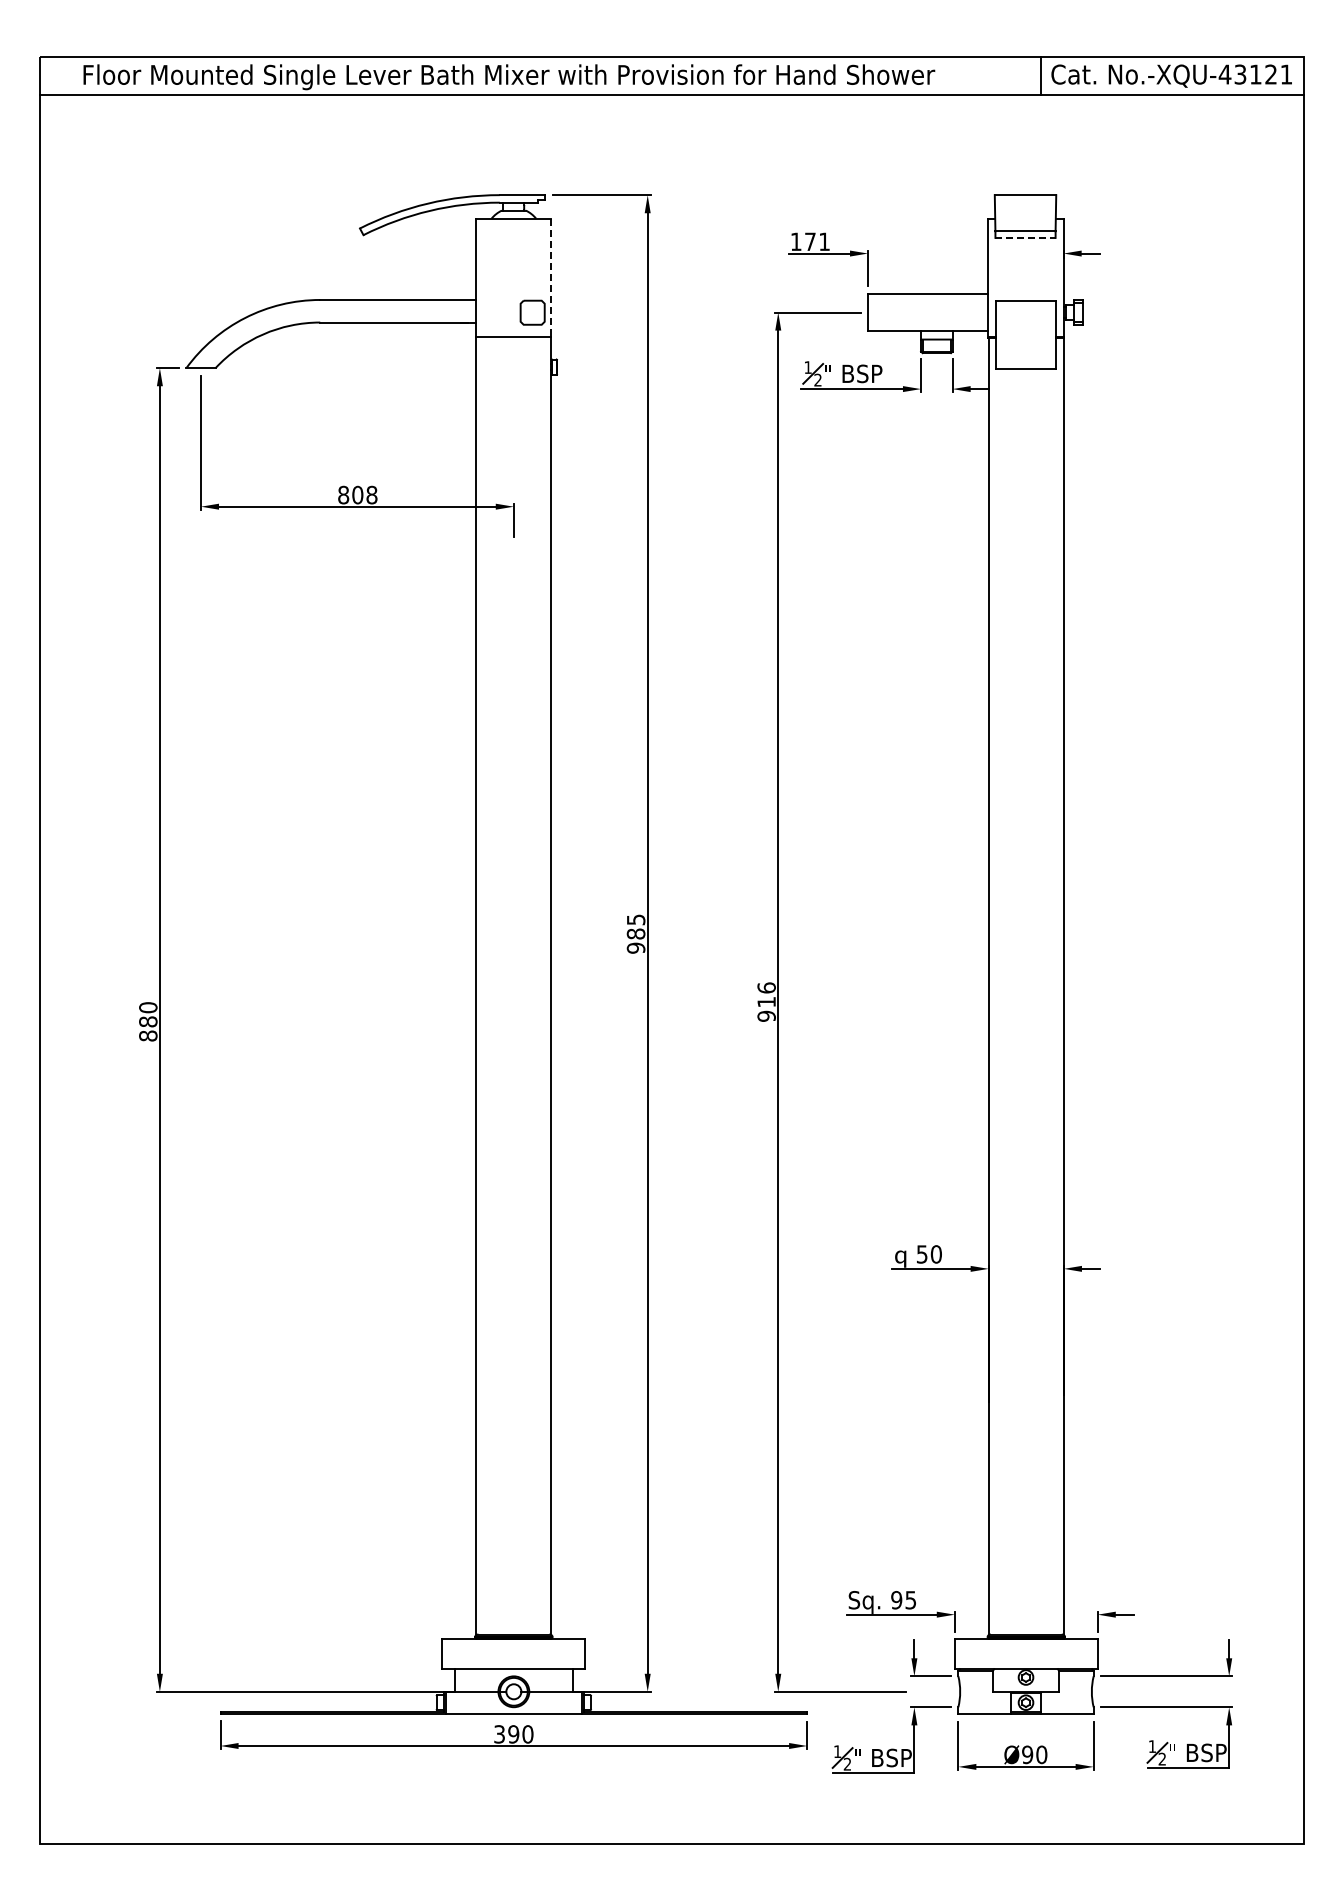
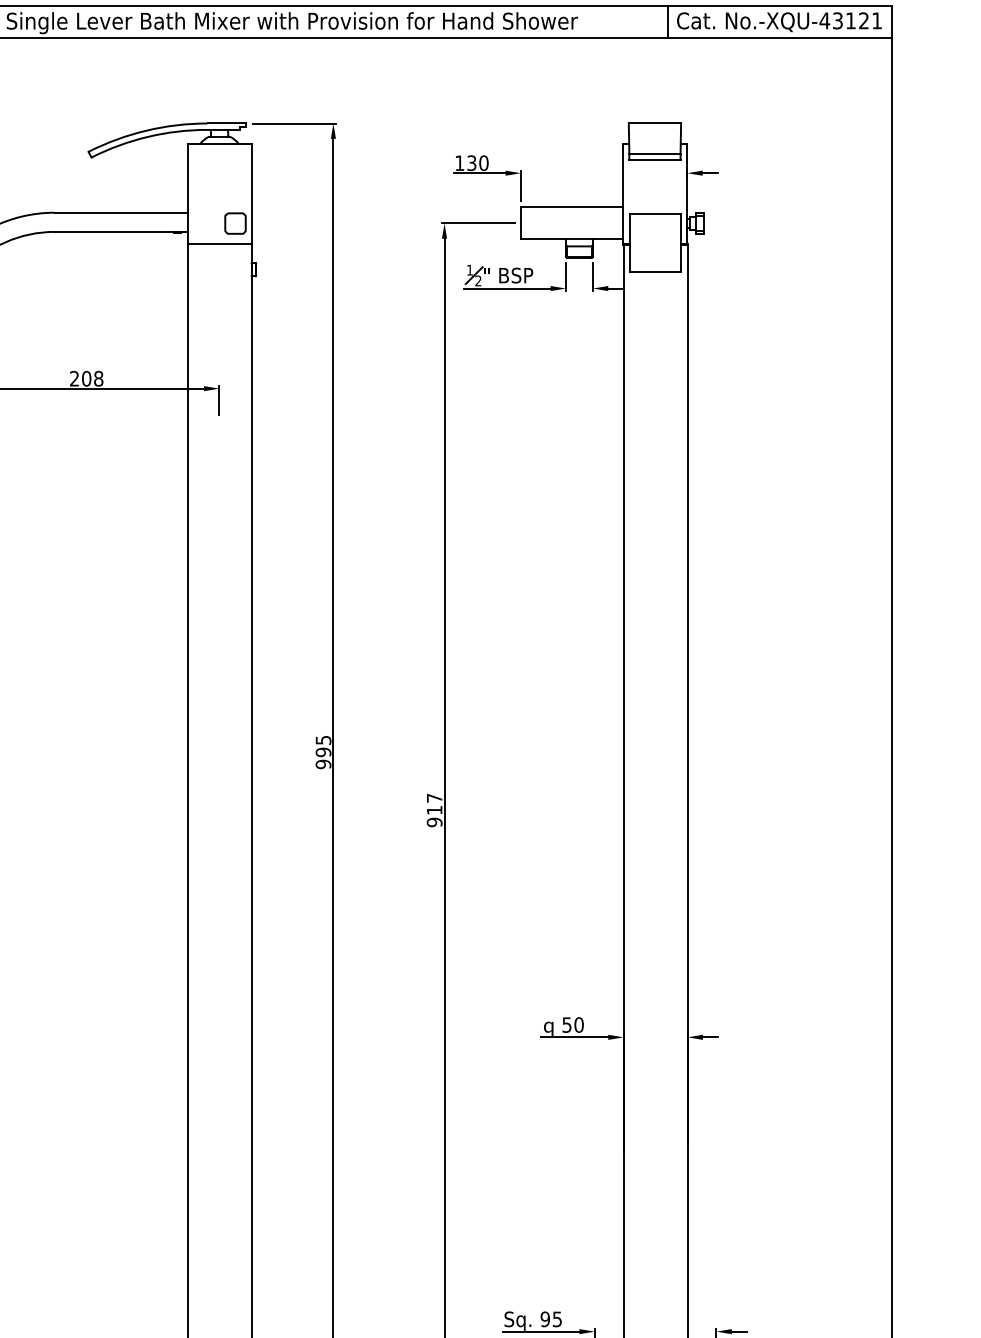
line: (1026, 237) -> (655, 159), dashed -> solid
text: (817, 241) -> (477, 162), 171 -> 130
line: (551, 278) -> (251, 194), dashed -> solid
text: (343, 494) -> (74, 378), 808 -> 208
text: (636, 933) -> (323, 751), 985 -> 995
text: (766, 987) -> (434, 797), 916 -> 917

